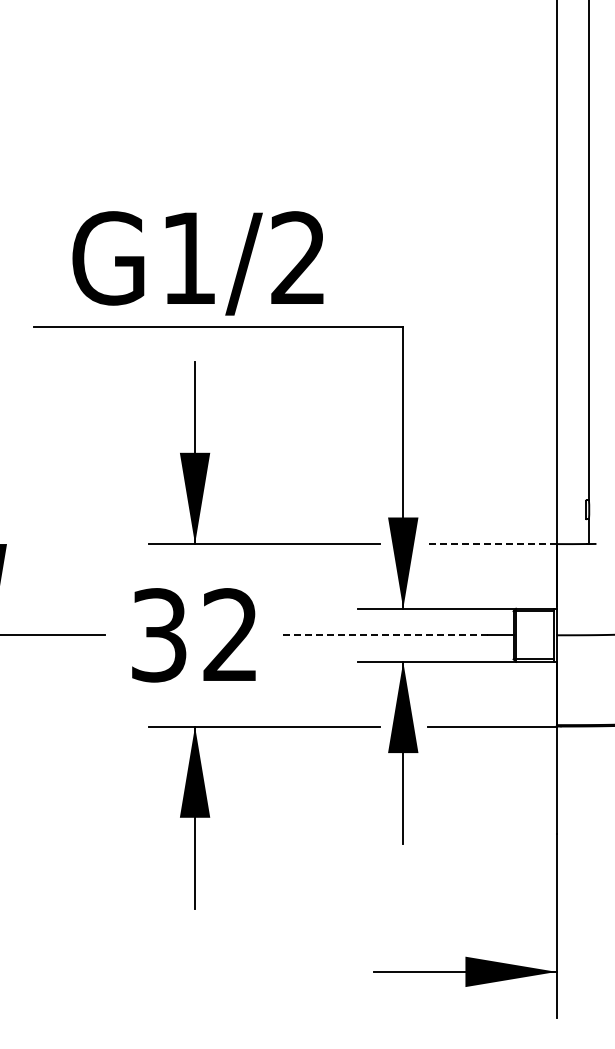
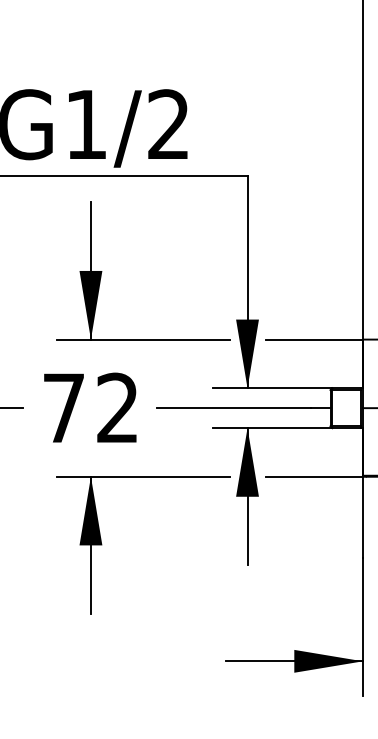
line: (491, 544) -> (313, 339), dashed -> solid
text: (159, 635) -> (64, 408), 32 -> 72
line: (385, 635) -> (234, 408), dashed -> solid

